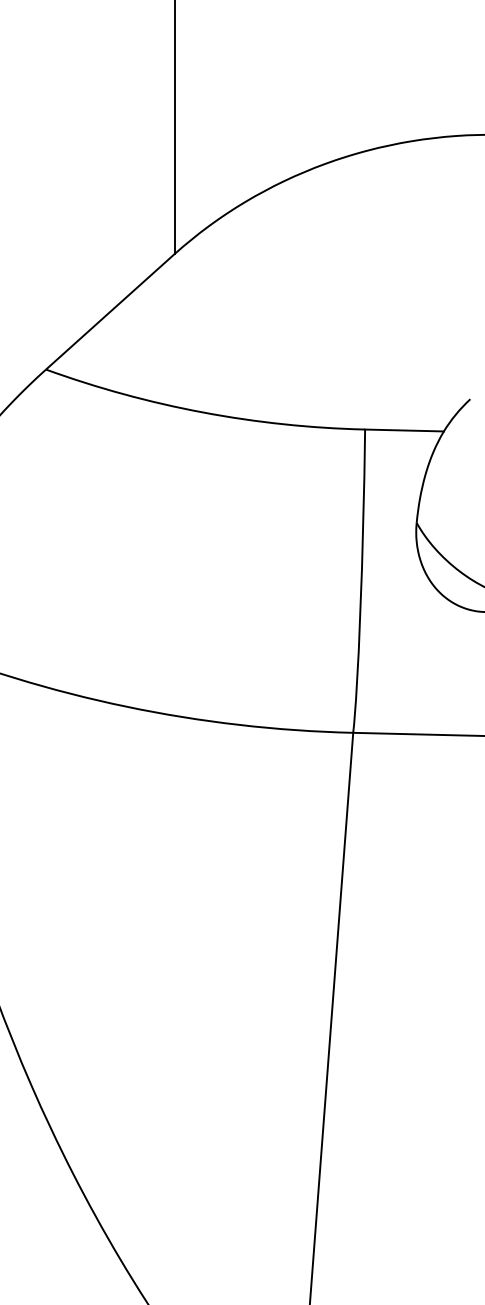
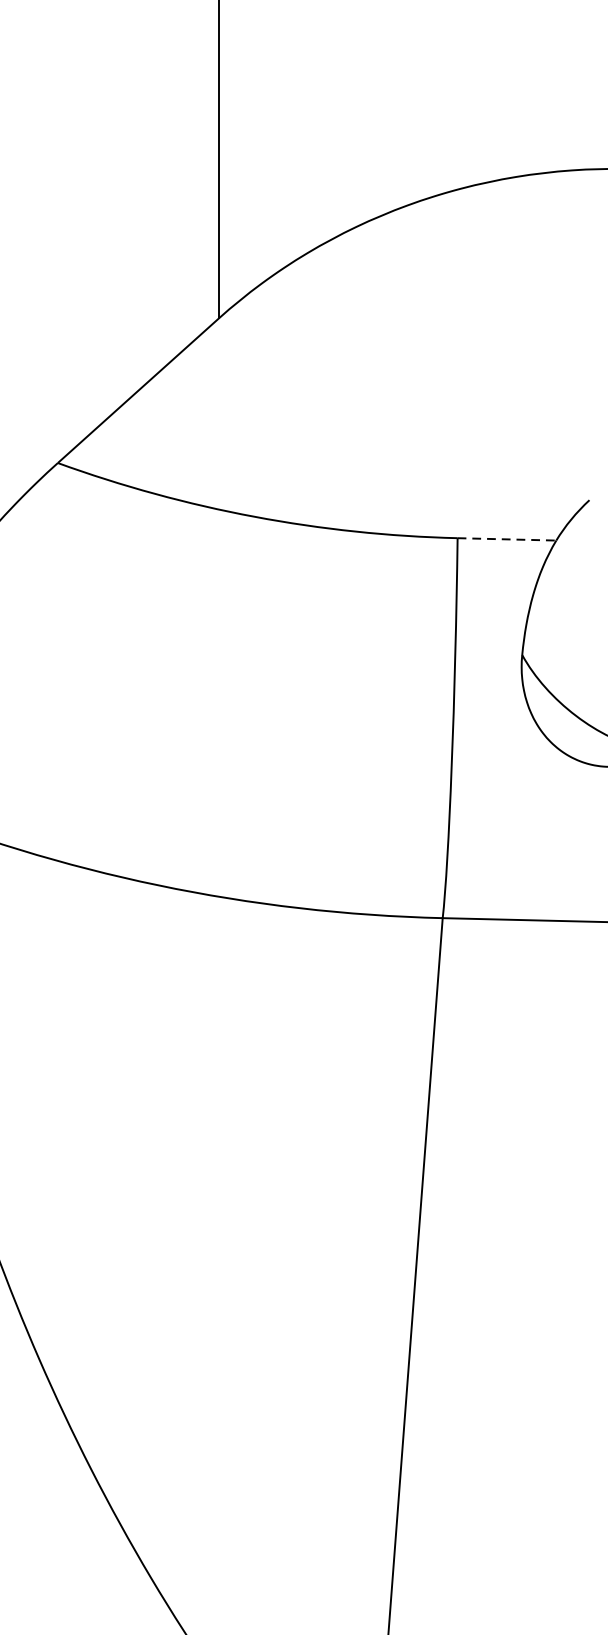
line: (405, 430) -> (508, 539), solid -> dashed

